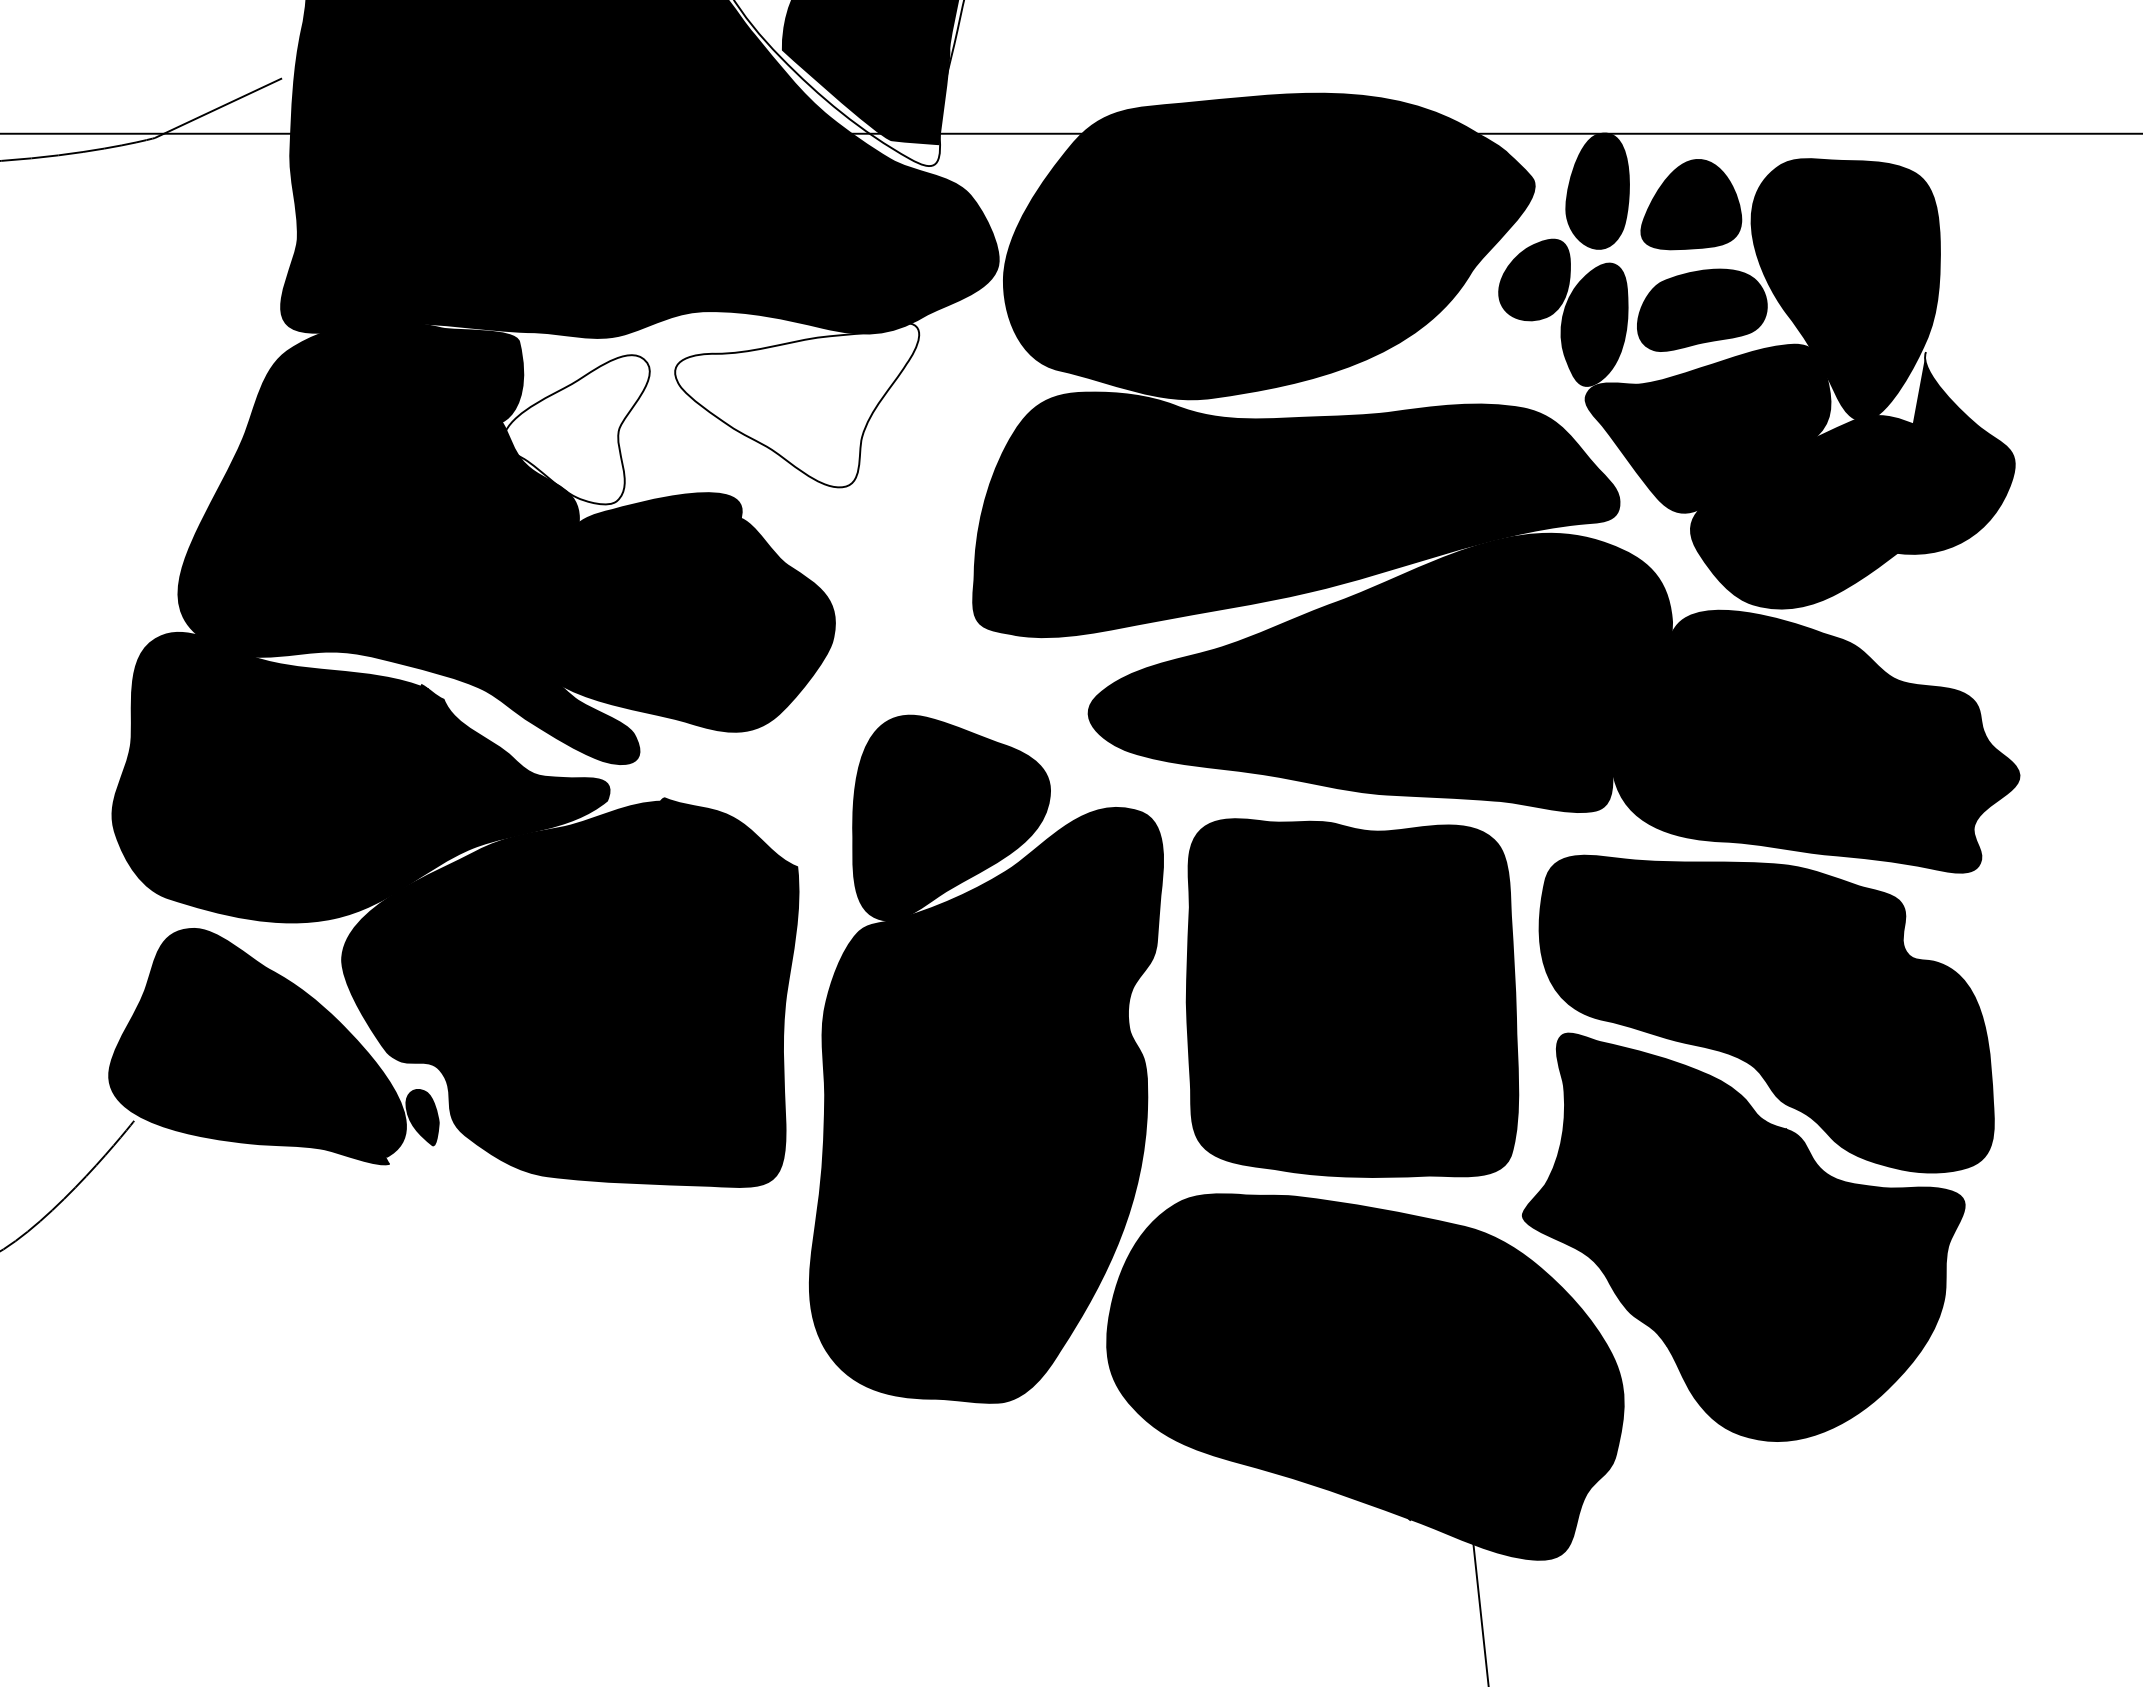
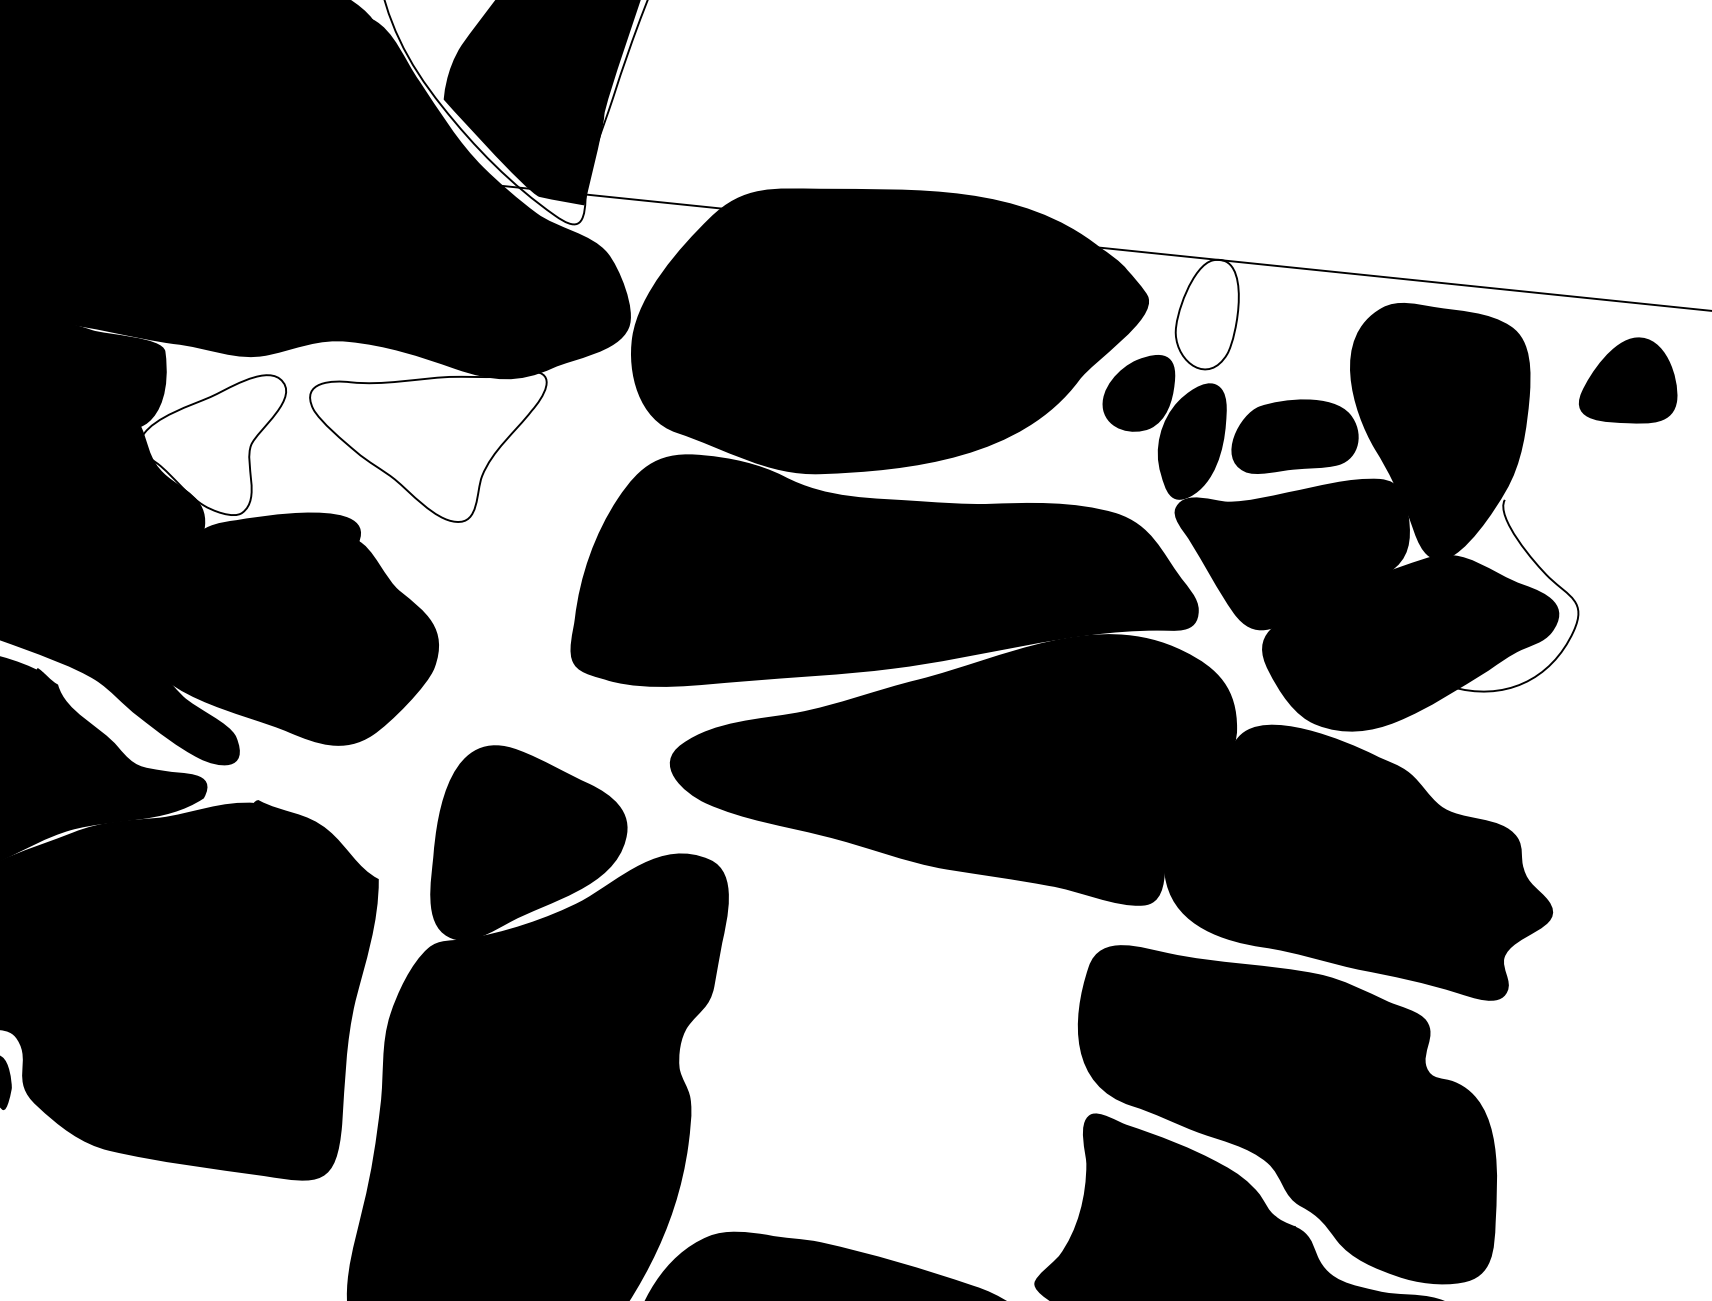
fill: (1597, 190) -> (1207, 313), removed
part: (1691, 204) -> (1630, 380), moved
fill: (1951, 452) -> (1519, 598), removed
part: (1352, 997) -> (894, 1058), removed

